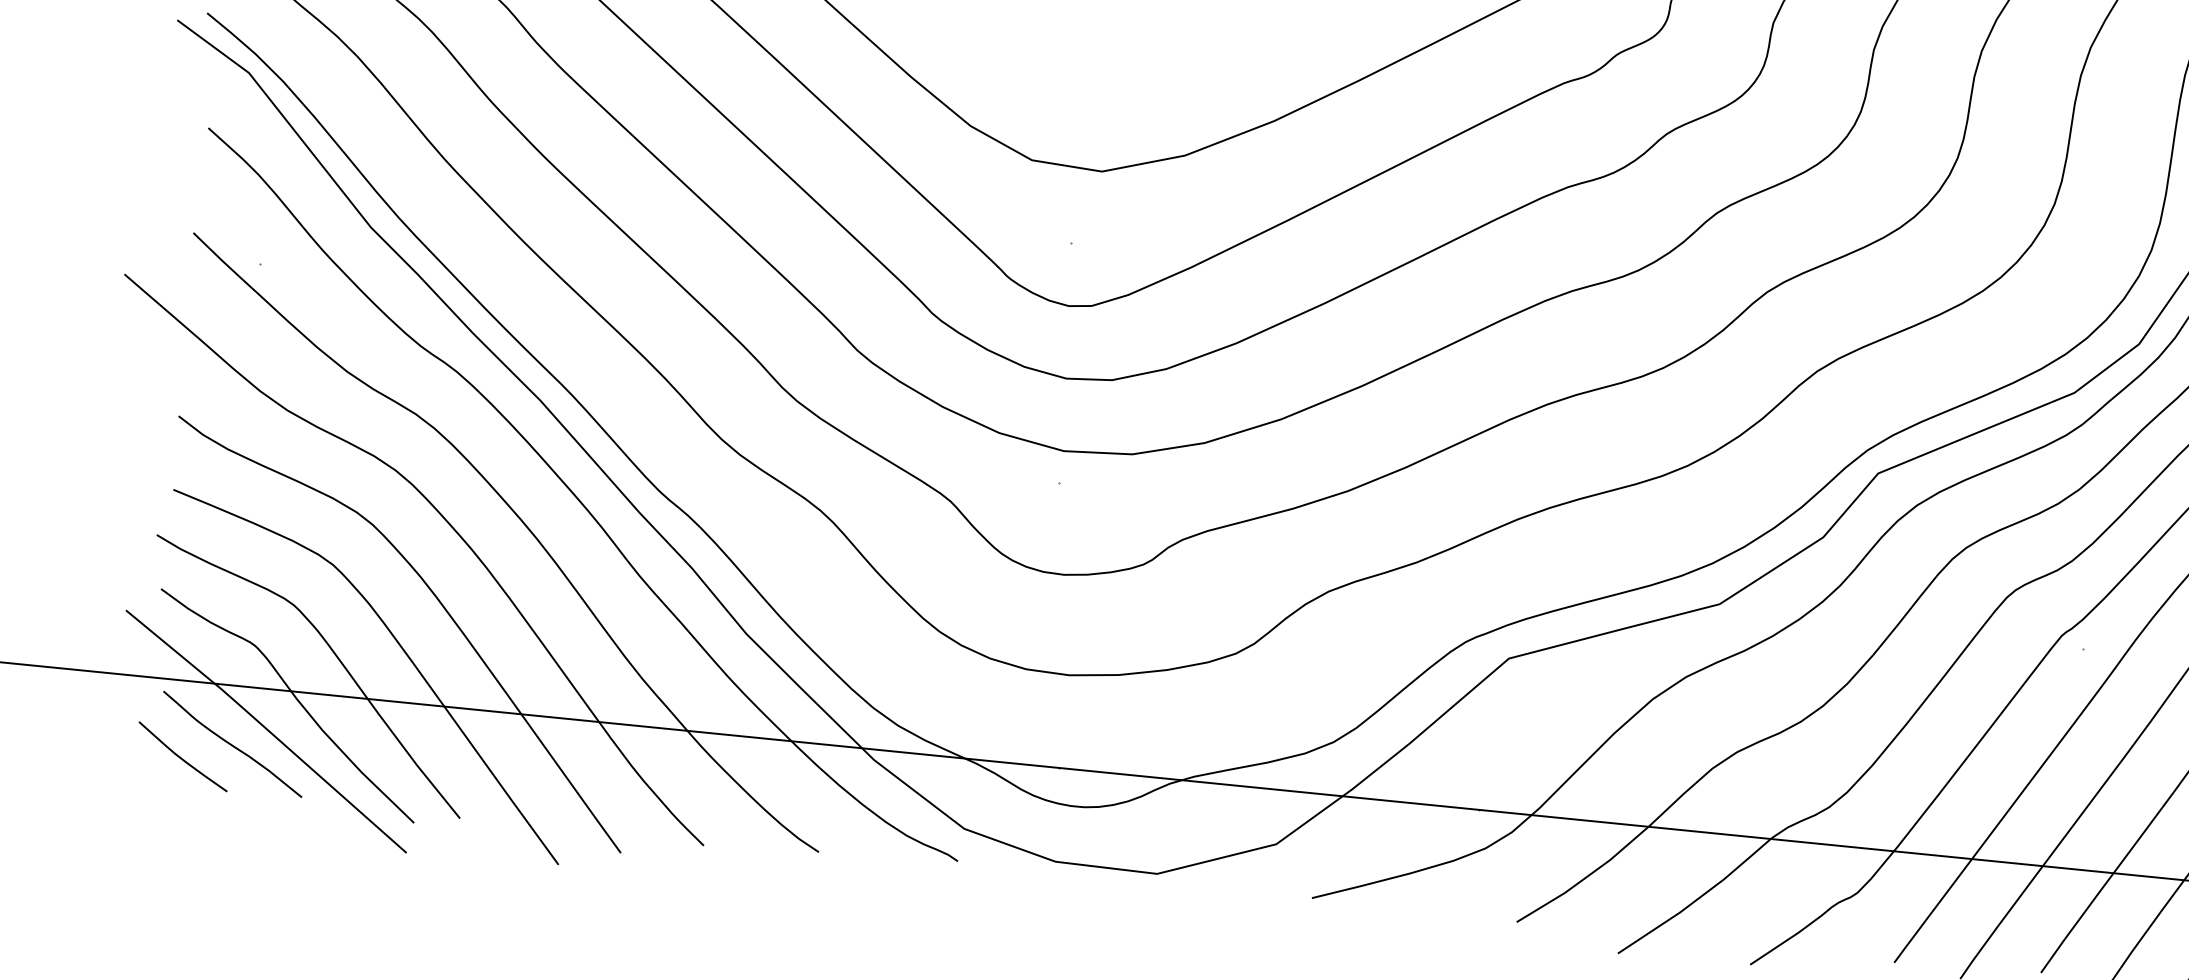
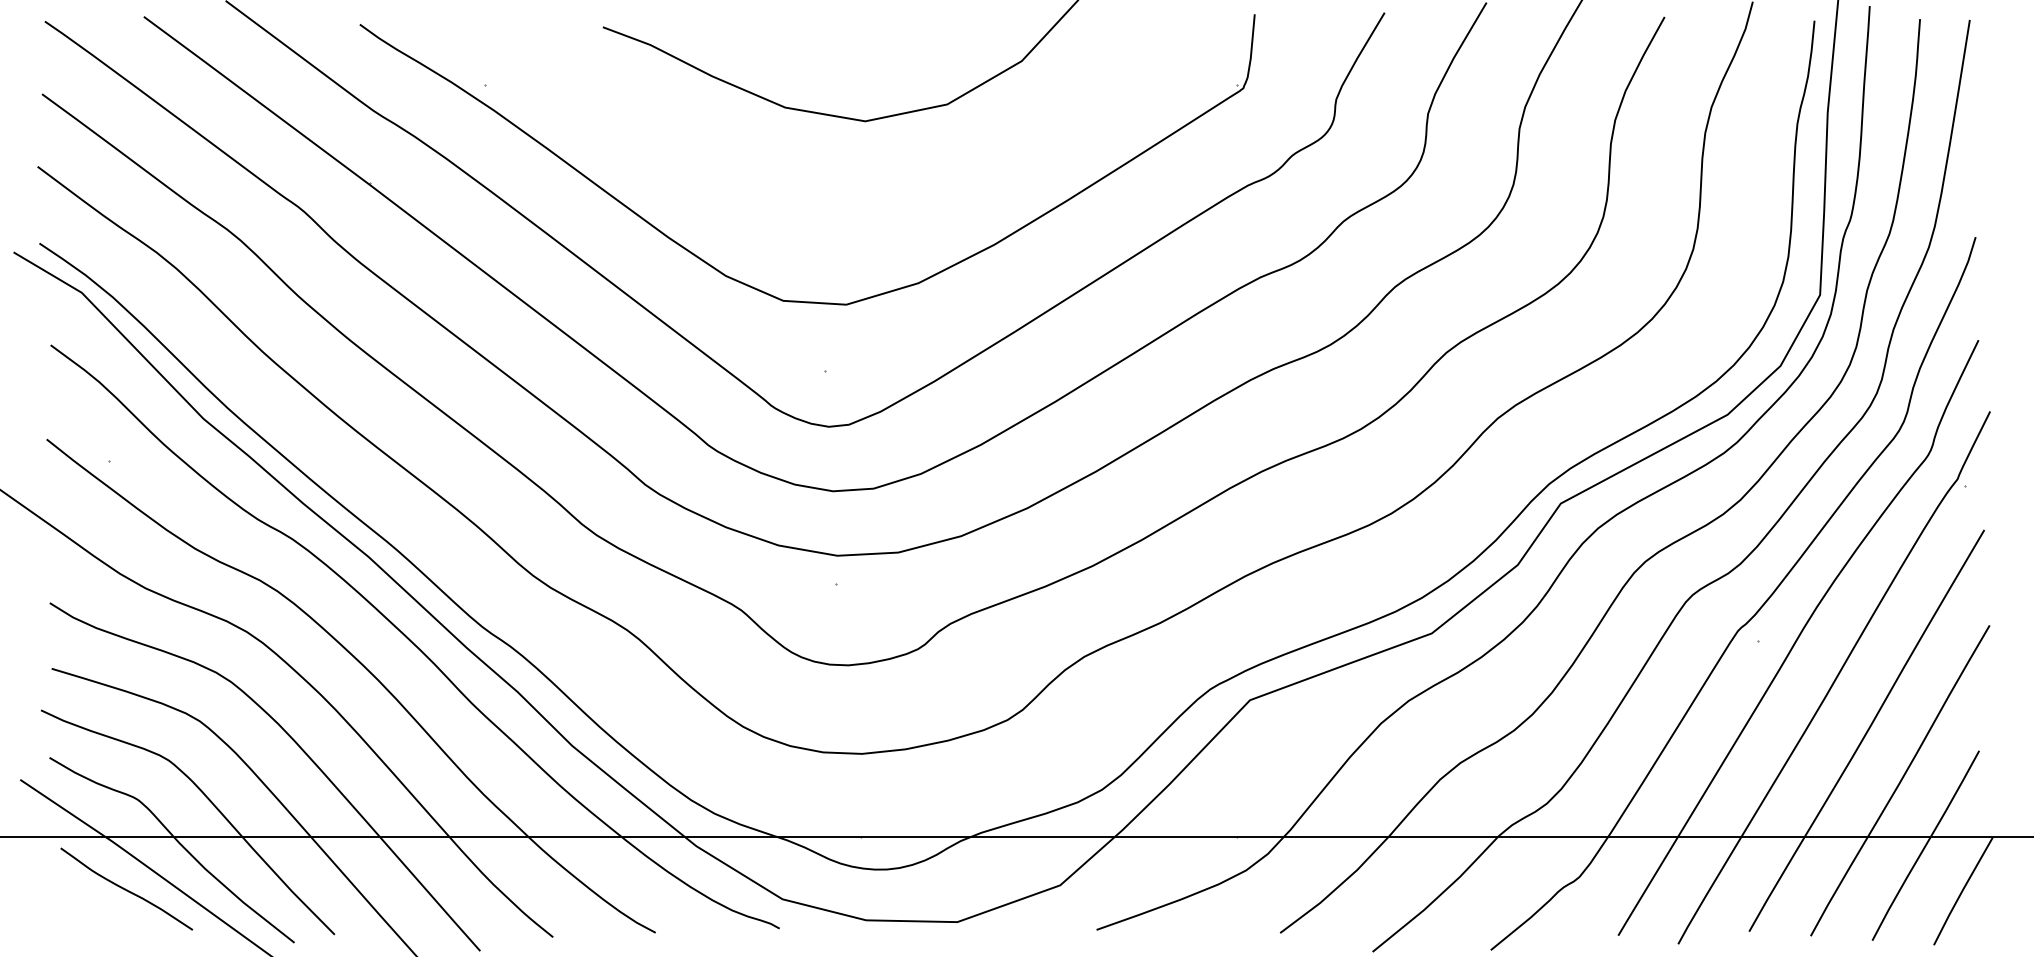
curve: (182, 757) -> (83, 905), removed

